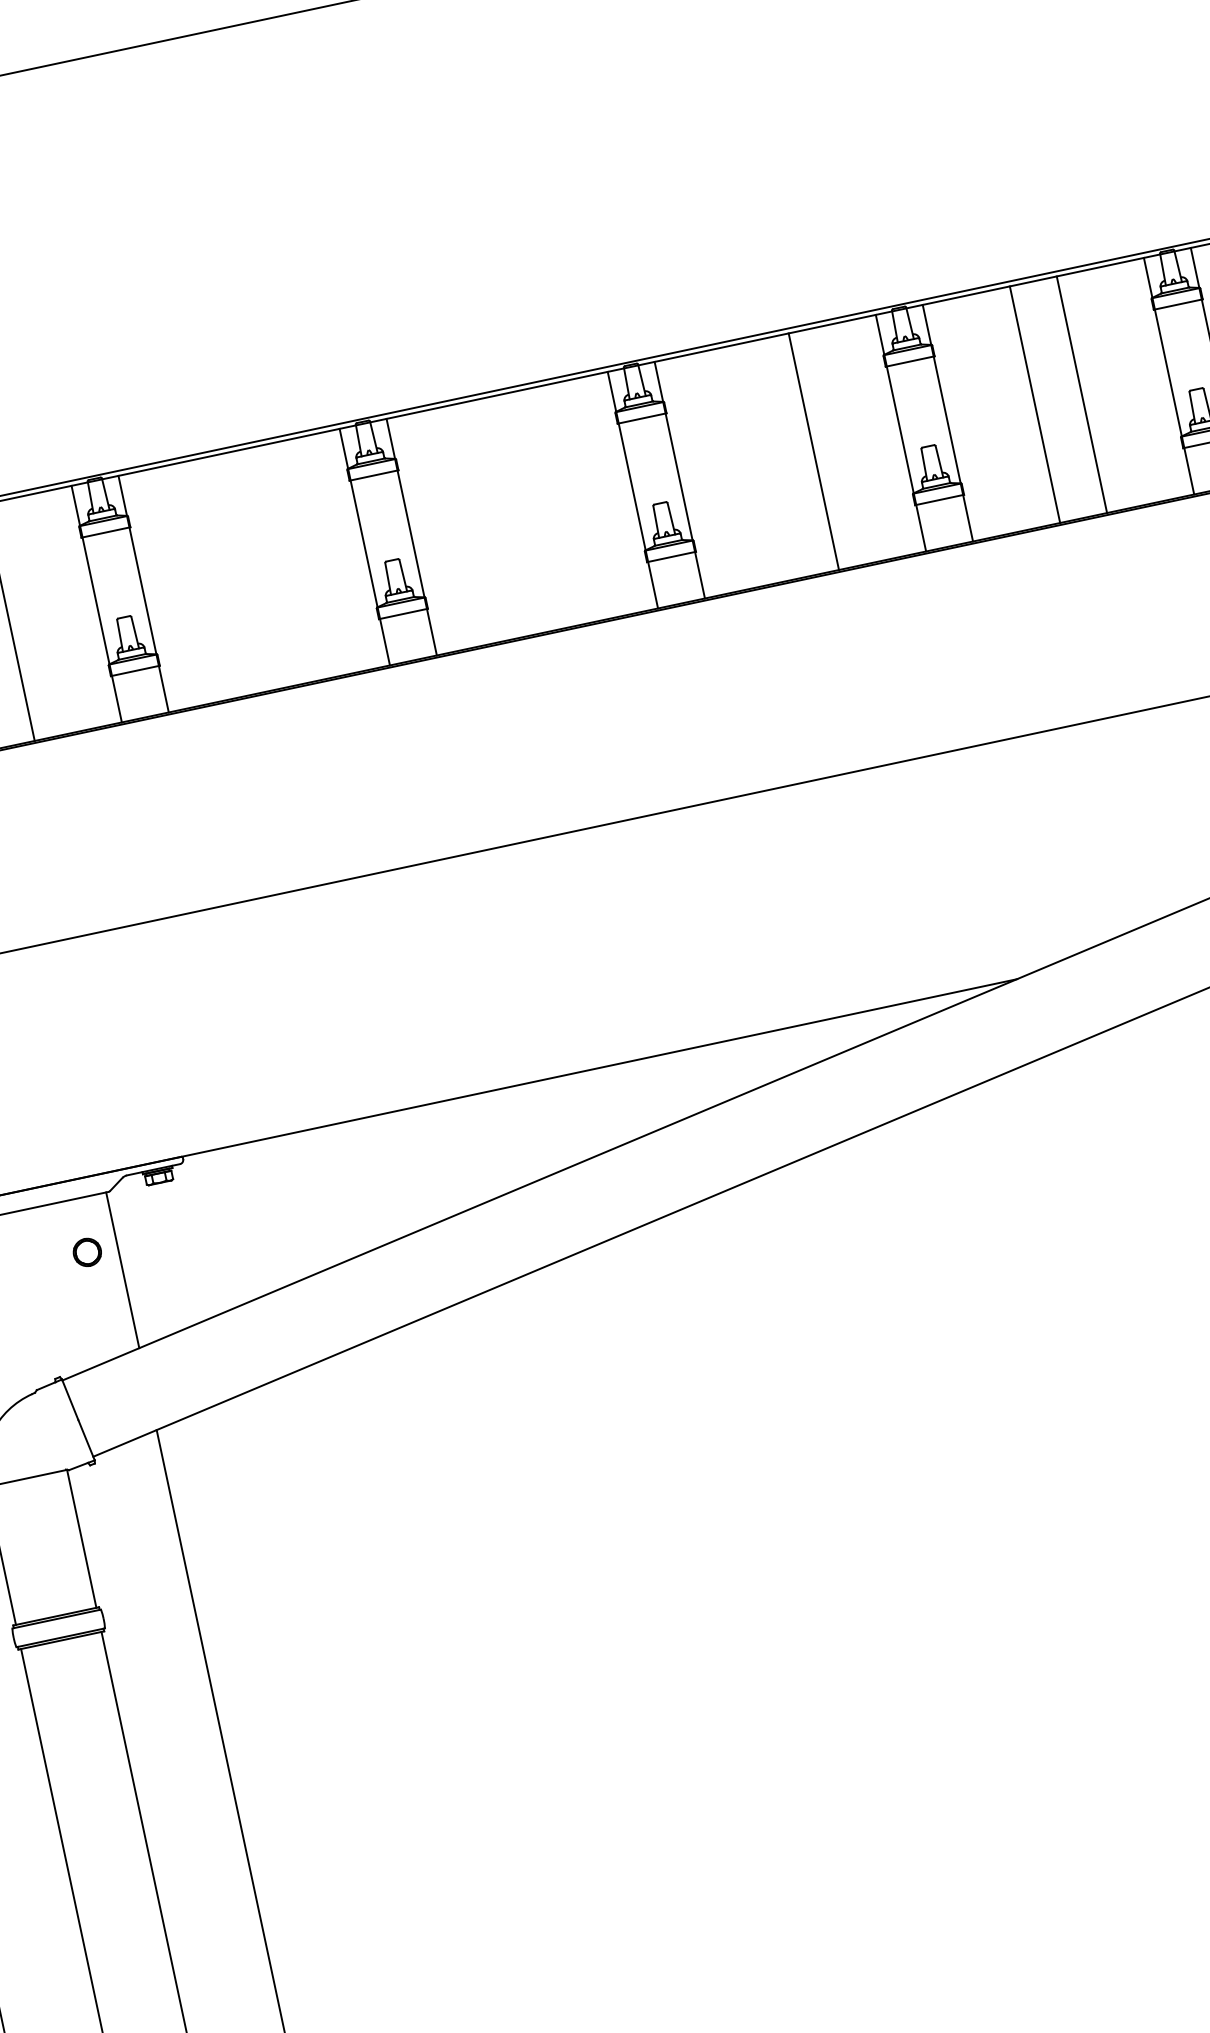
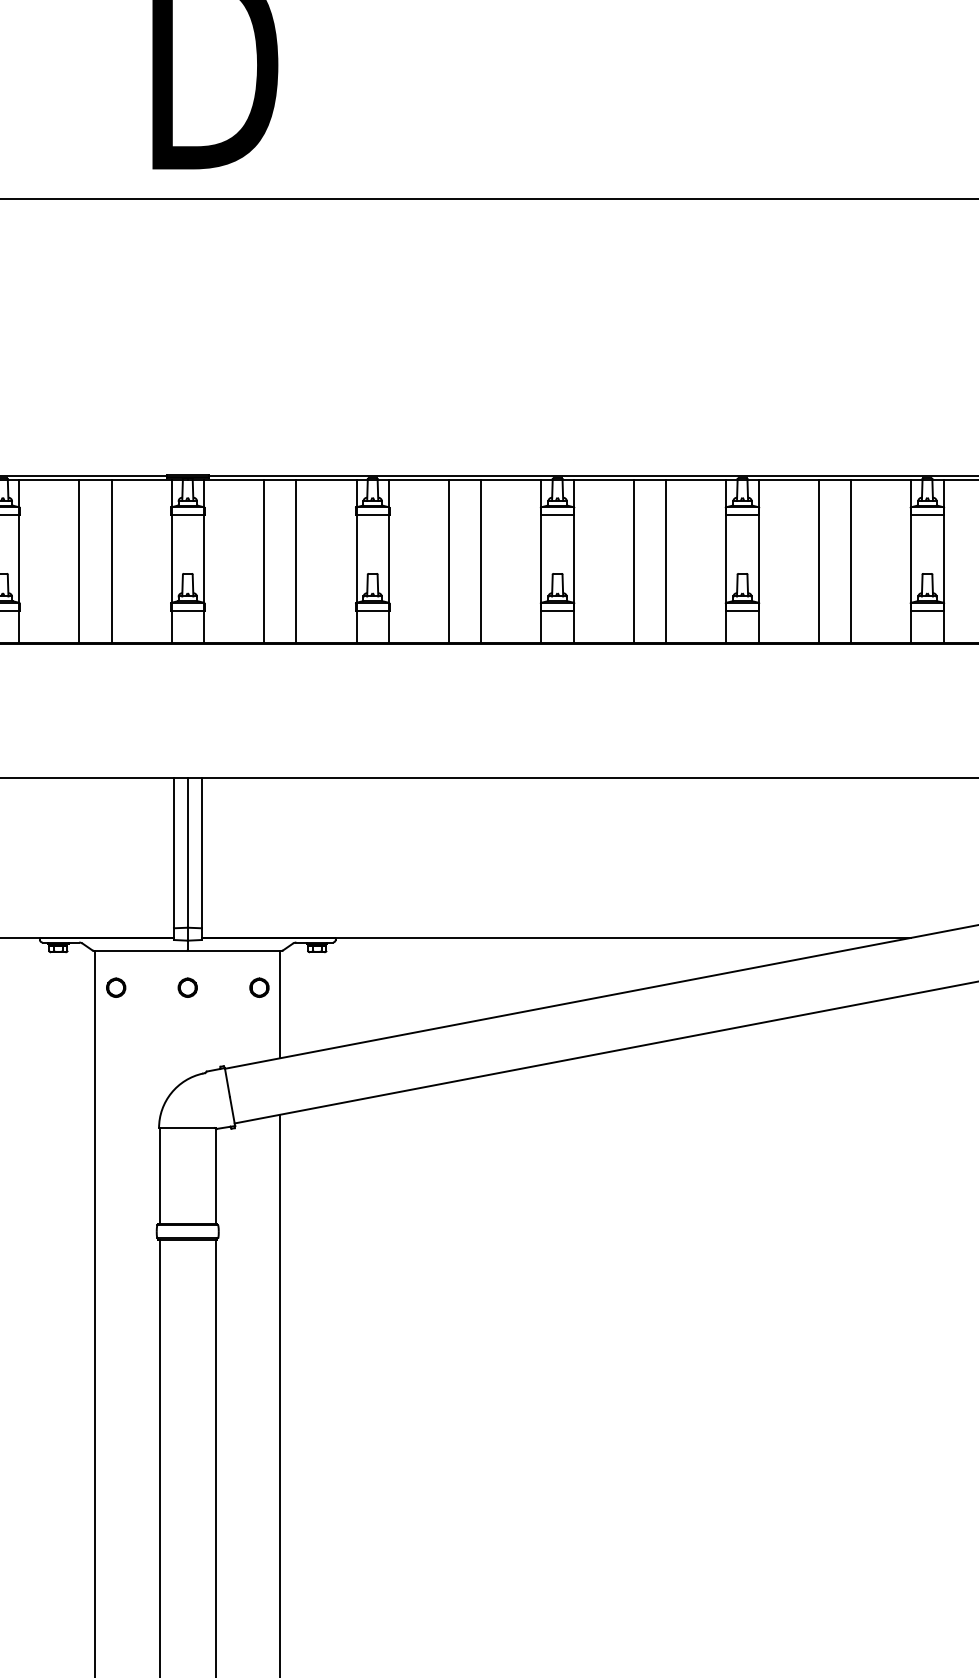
line: (766, 460) -> (818, 560), added
line: (545, 507) -> (666, 560), added
line: (498, 517) -> (633, 560), added
line: (277, 564) -> (481, 560), added
line: (231, 574) -> (449, 560), added

